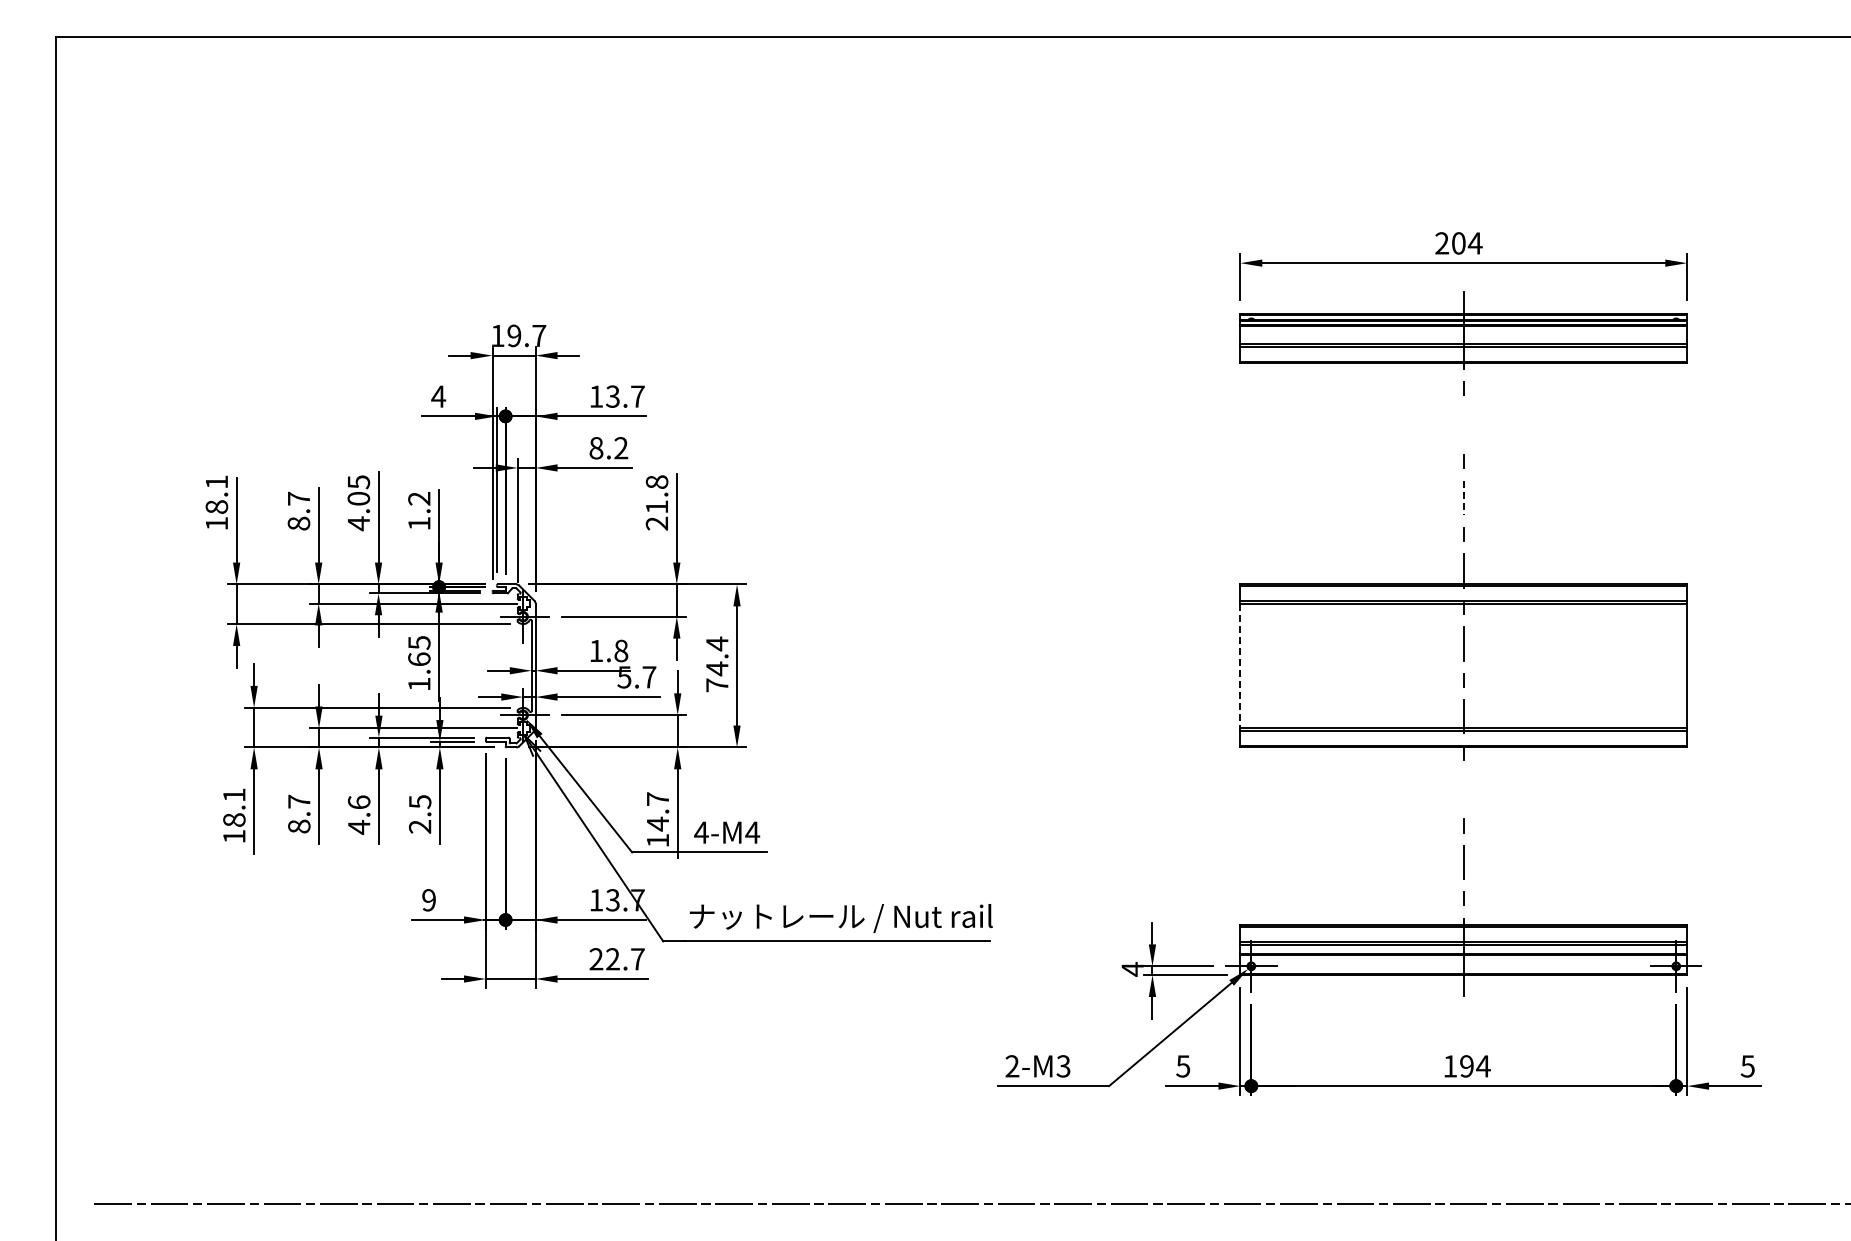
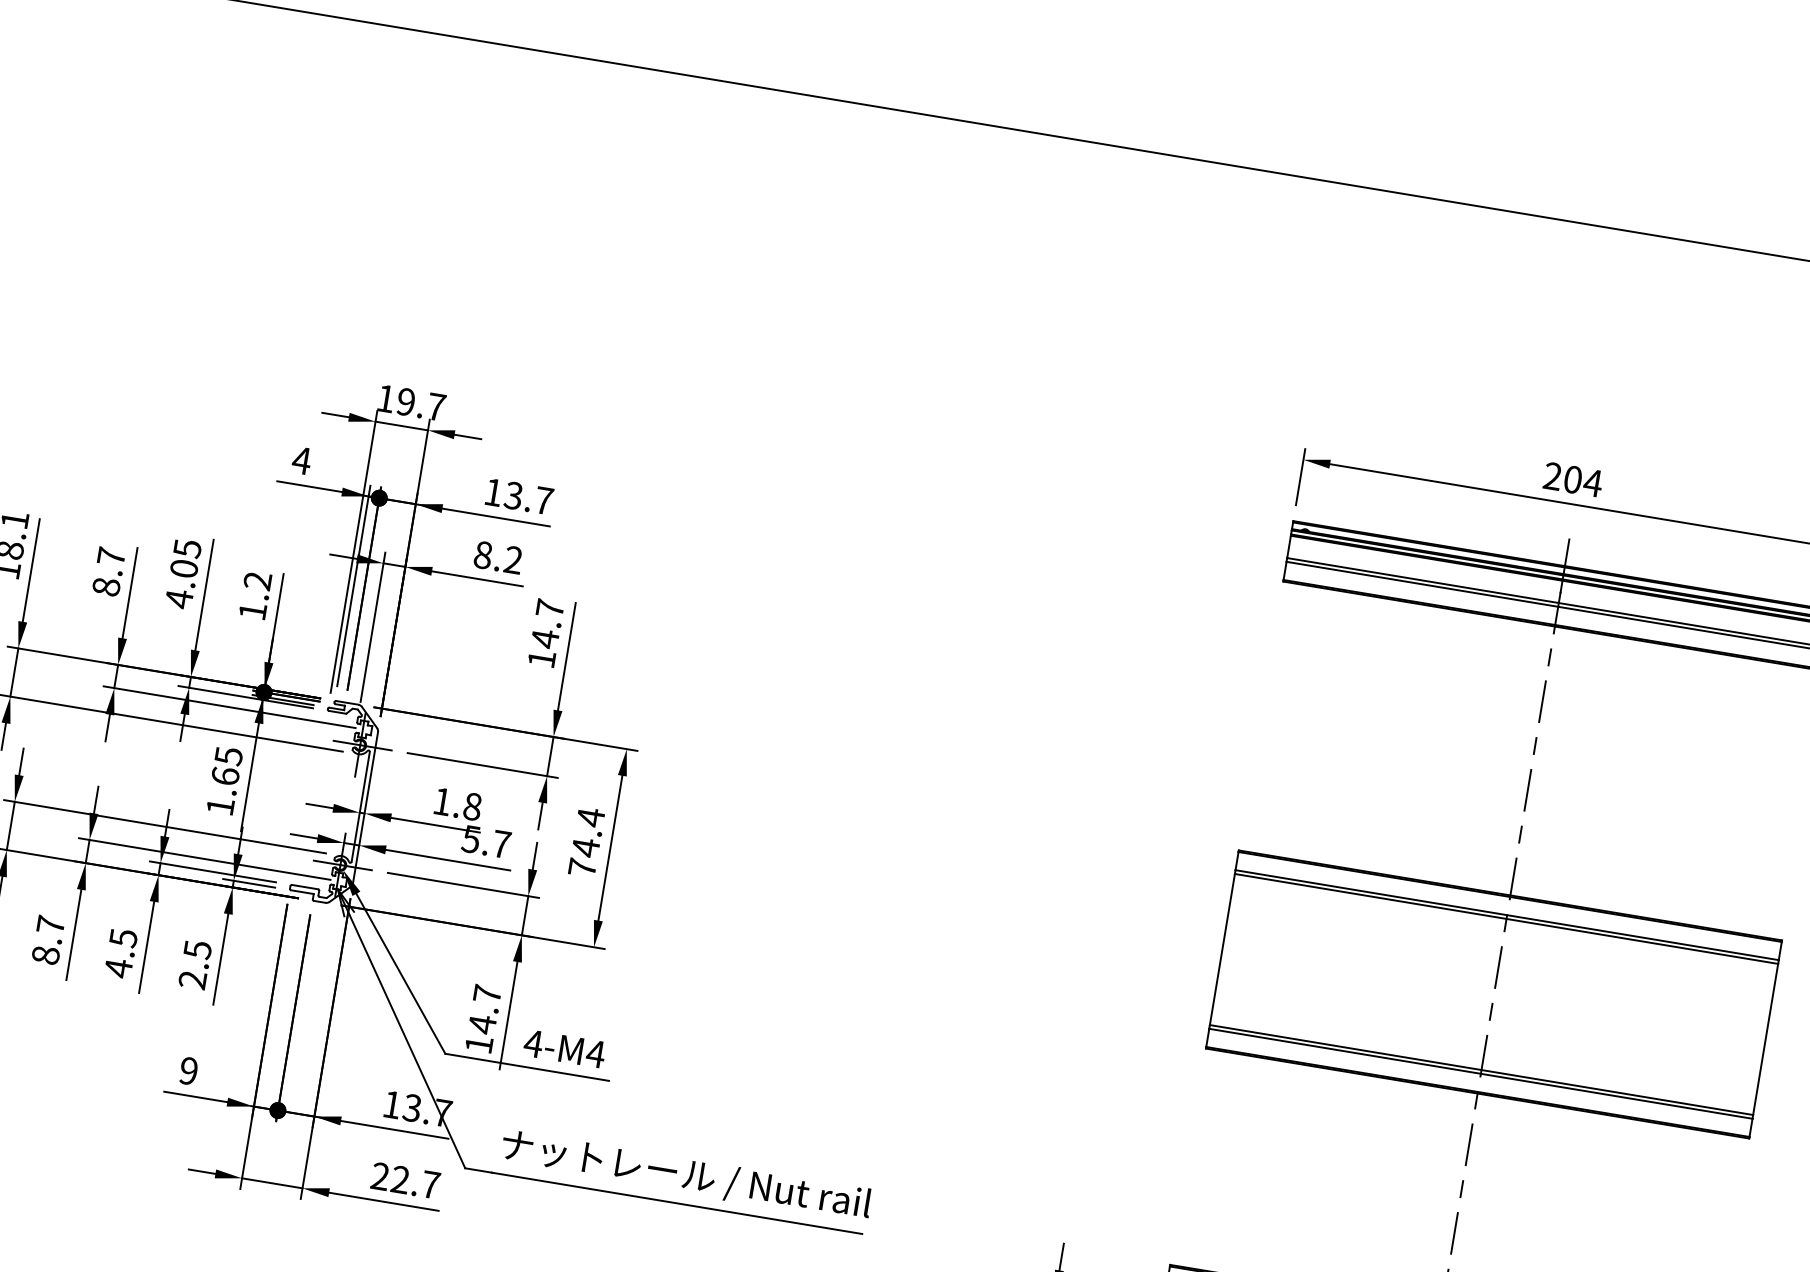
line: (1463, 424) -> (1542, 700), added
line: (1463, 498) -> (1527, 790), dashed -> solid
text: (656, 502) -> (545, 633), 21.8 -> 14.7
line: (1240, 666) -> (1222, 950), dashed -> solid
line: (1463, 789) -> (1468, 1144), added
text: (359, 802) -> (123, 938), 4.6 -> 4.5

